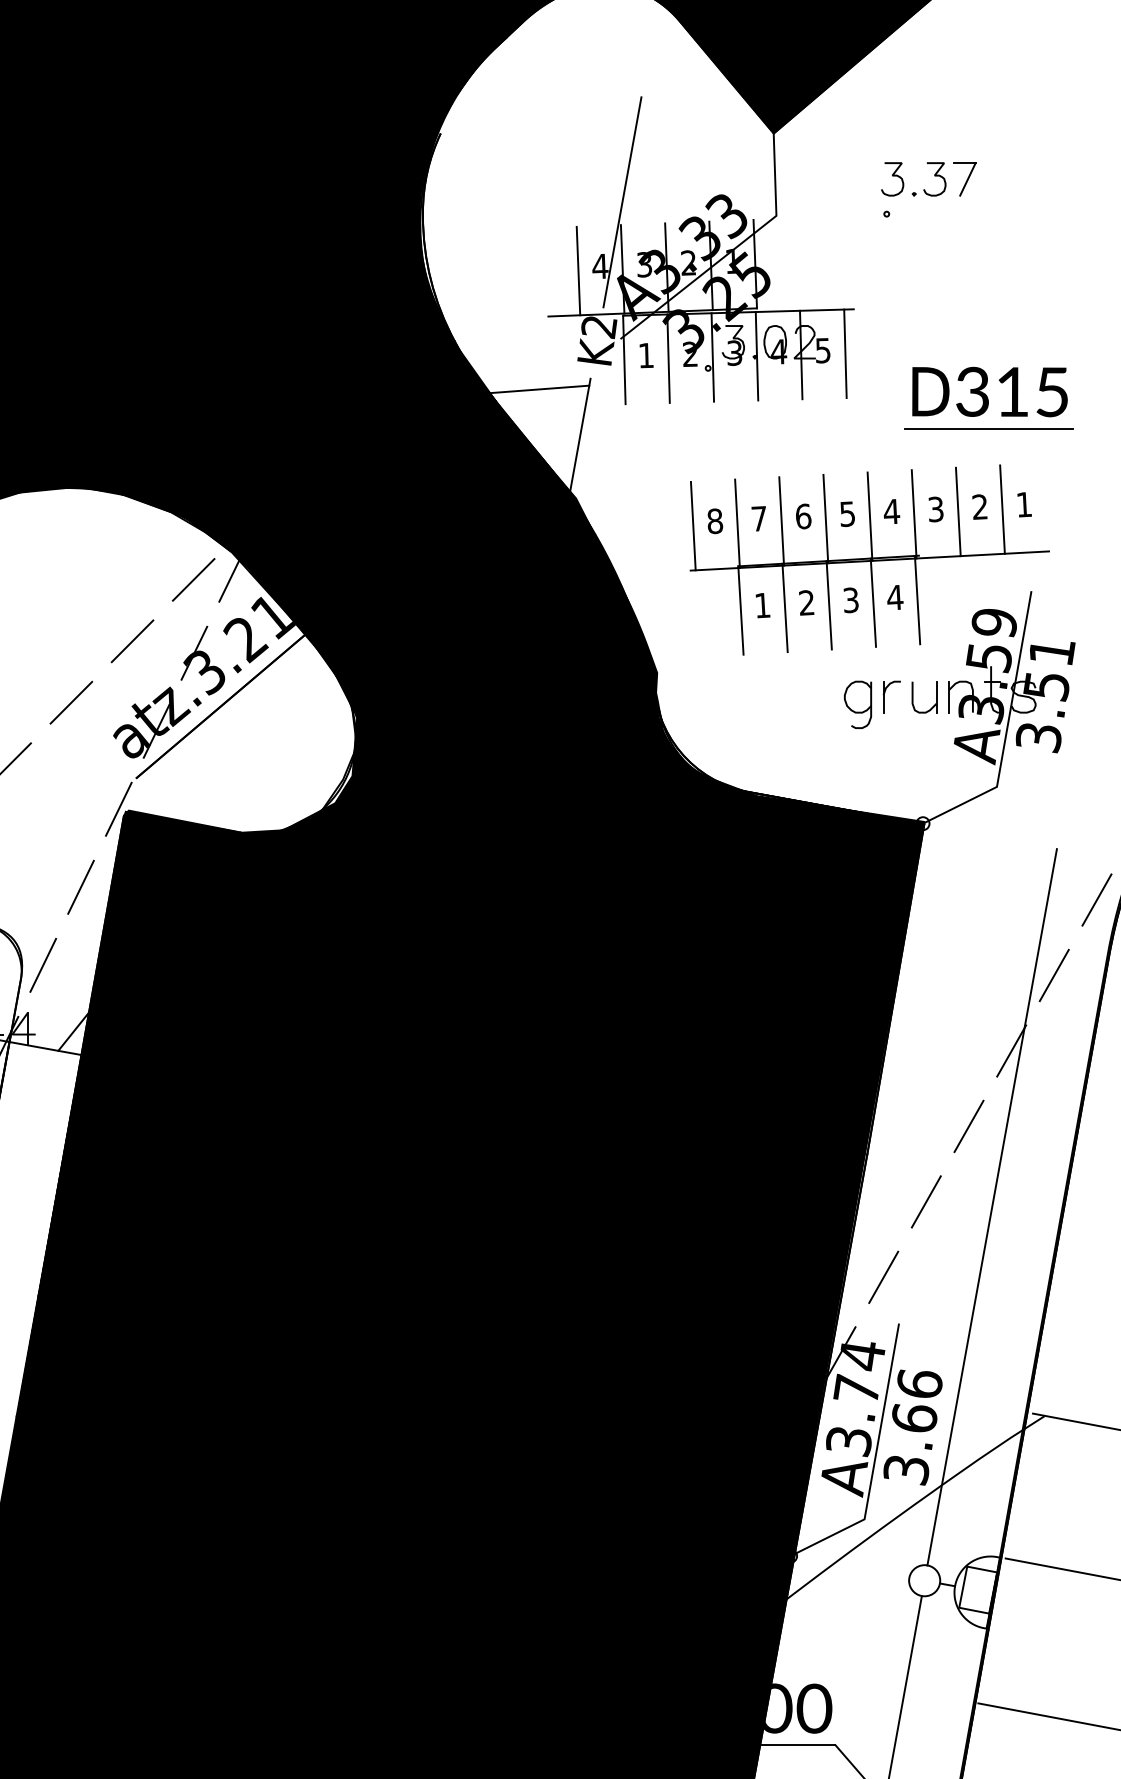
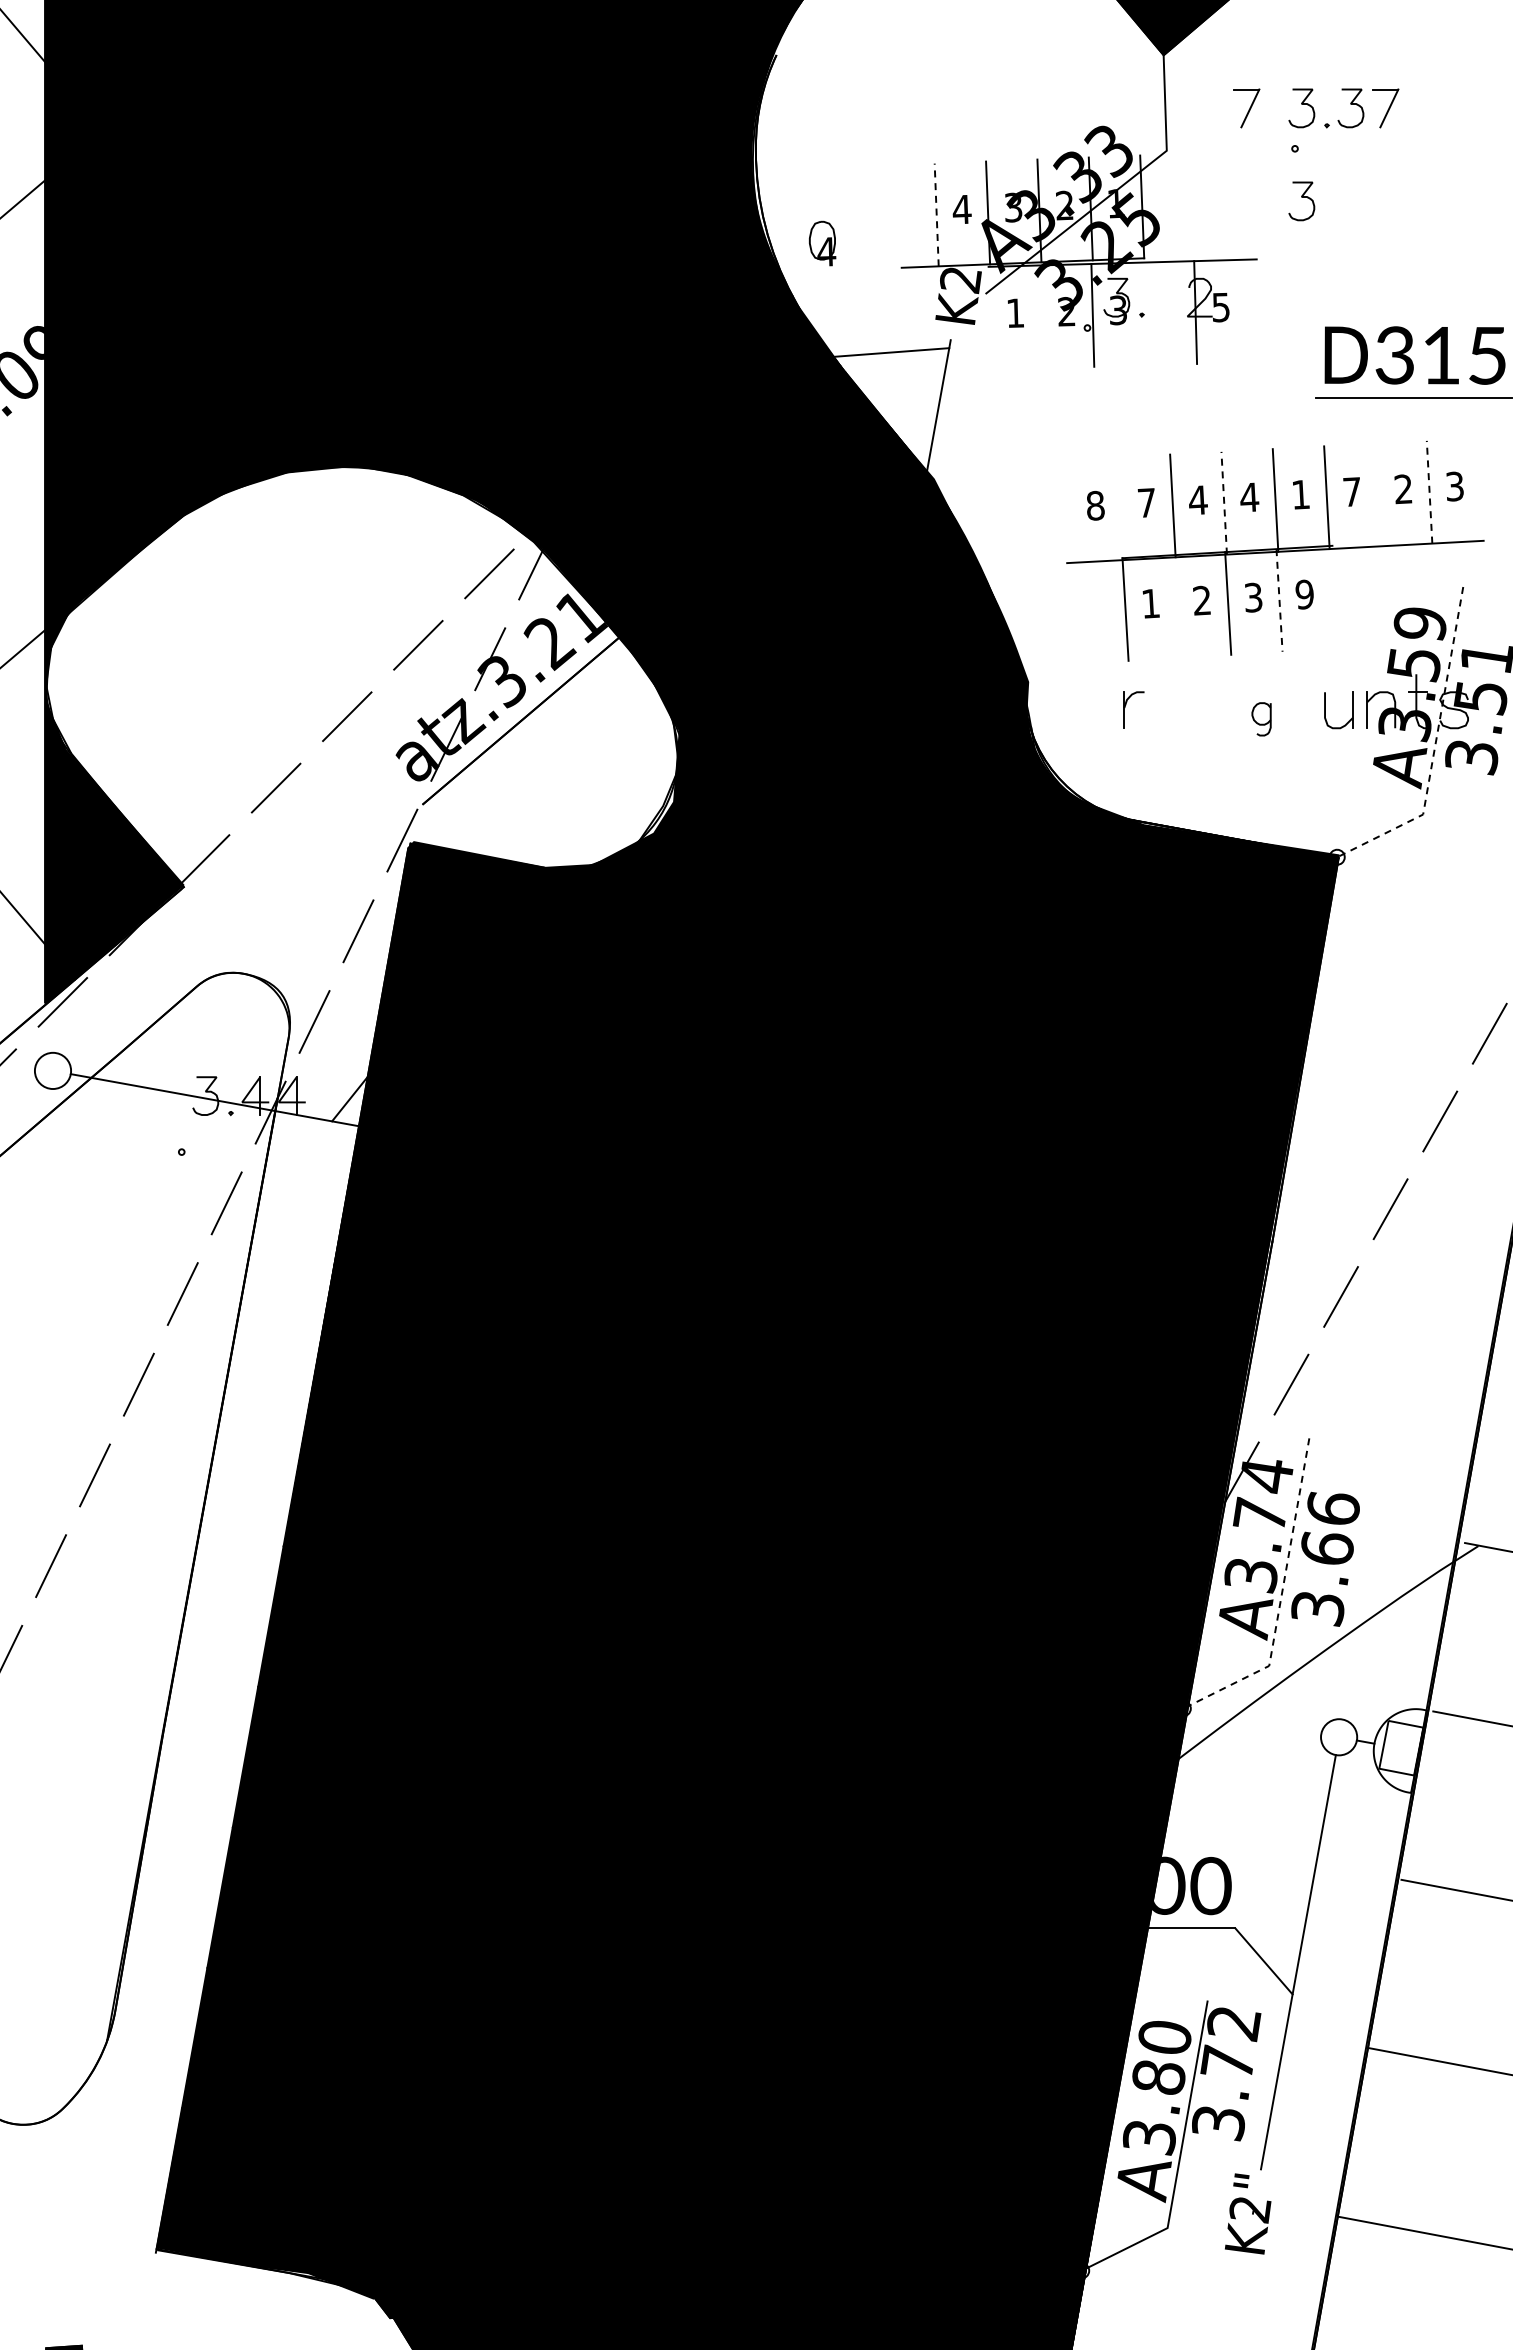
part: (845, 179) -> (1246, 108), added
line: (622, 202) -> (987, 135), removed
curve: (892, 256) -> (1301, 197), added
line: (578, 270) -> (936, 214), solid -> dashed
part: (775, 344) -> (822, 243), moved
line: (845, 353) -> (1246, 310), removed
line: (756, 355) -> (1143, 313), removed
line: (668, 358) -> (1041, 316), removed
line: (623, 359) -> (989, 317), removed
text: (1023, 504) -> (1454, 486), 1 -> 3
line: (1002, 508) -> (1429, 491), solid -> dashed
text: (936, 509) -> (1352, 492), 3 -> 7
text: (891, 511) -> (1300, 494), 4 -> 1
line: (957, 511) -> (1377, 494), removed
text: (847, 514) -> (1249, 497), 5 -> 4
text: (803, 516) -> (1198, 500), 6 -> 4
line: (826, 518) -> (1224, 502), solid -> dashed
line: (737, 523) -> (1121, 508), removed
line: (692, 526) -> (1069, 511), removed
text: (894, 597) -> (1304, 594), 4 -> 9
line: (917, 600) -> (1330, 597), removed
line: (873, 602) -> (1279, 600), solid -> dashed
line: (784, 607) -> (1176, 606), removed
part: (885, 693) -> (1126, 705), moved
part: (857, 705) -> (1261, 719), size x0.6
line: (1006, 730) -> (1434, 748), solid -> dashed
line: (992, 1206) -> (1417, 1302), removed
line: (874, 1463) -> (1280, 1600), solid -> dashed

